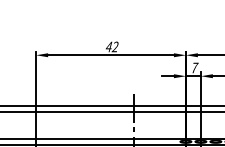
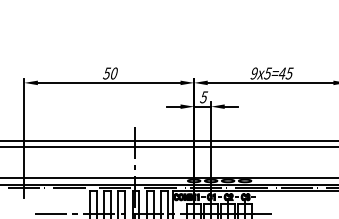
text: (112, 46) -> (110, 73), 42 -> 50
text: (195, 68) -> (204, 97), 7 -> 5

